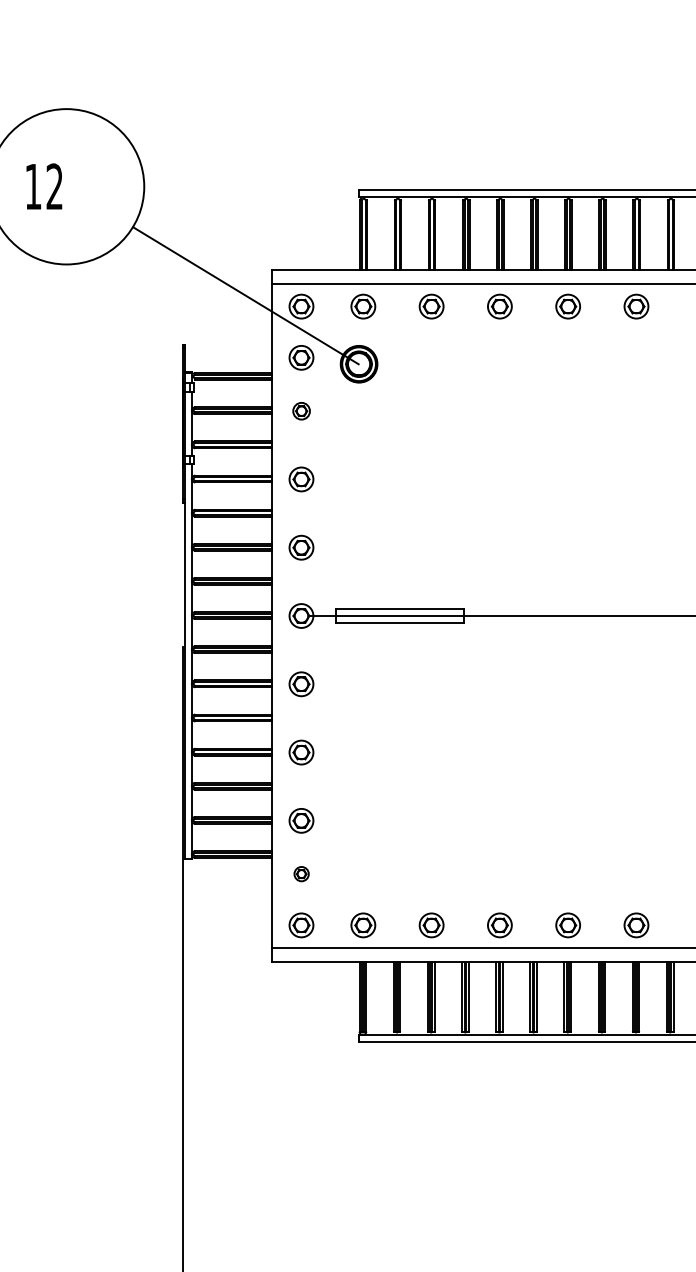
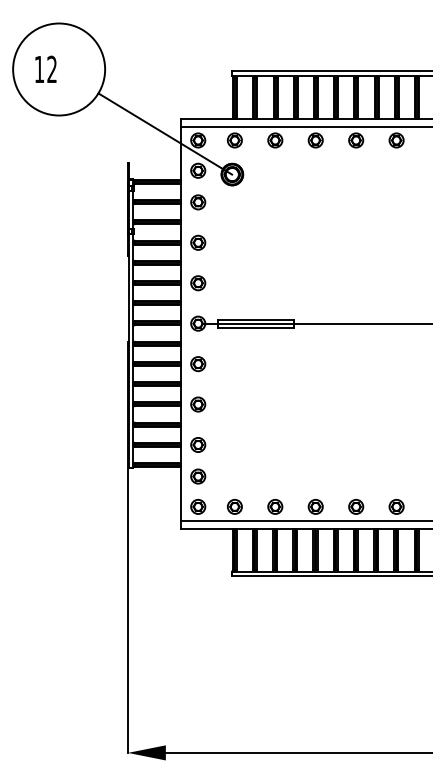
part: (301, 411) -> (198, 202), size x1.43
part: (301, 874) -> (198, 476), size x1.67

